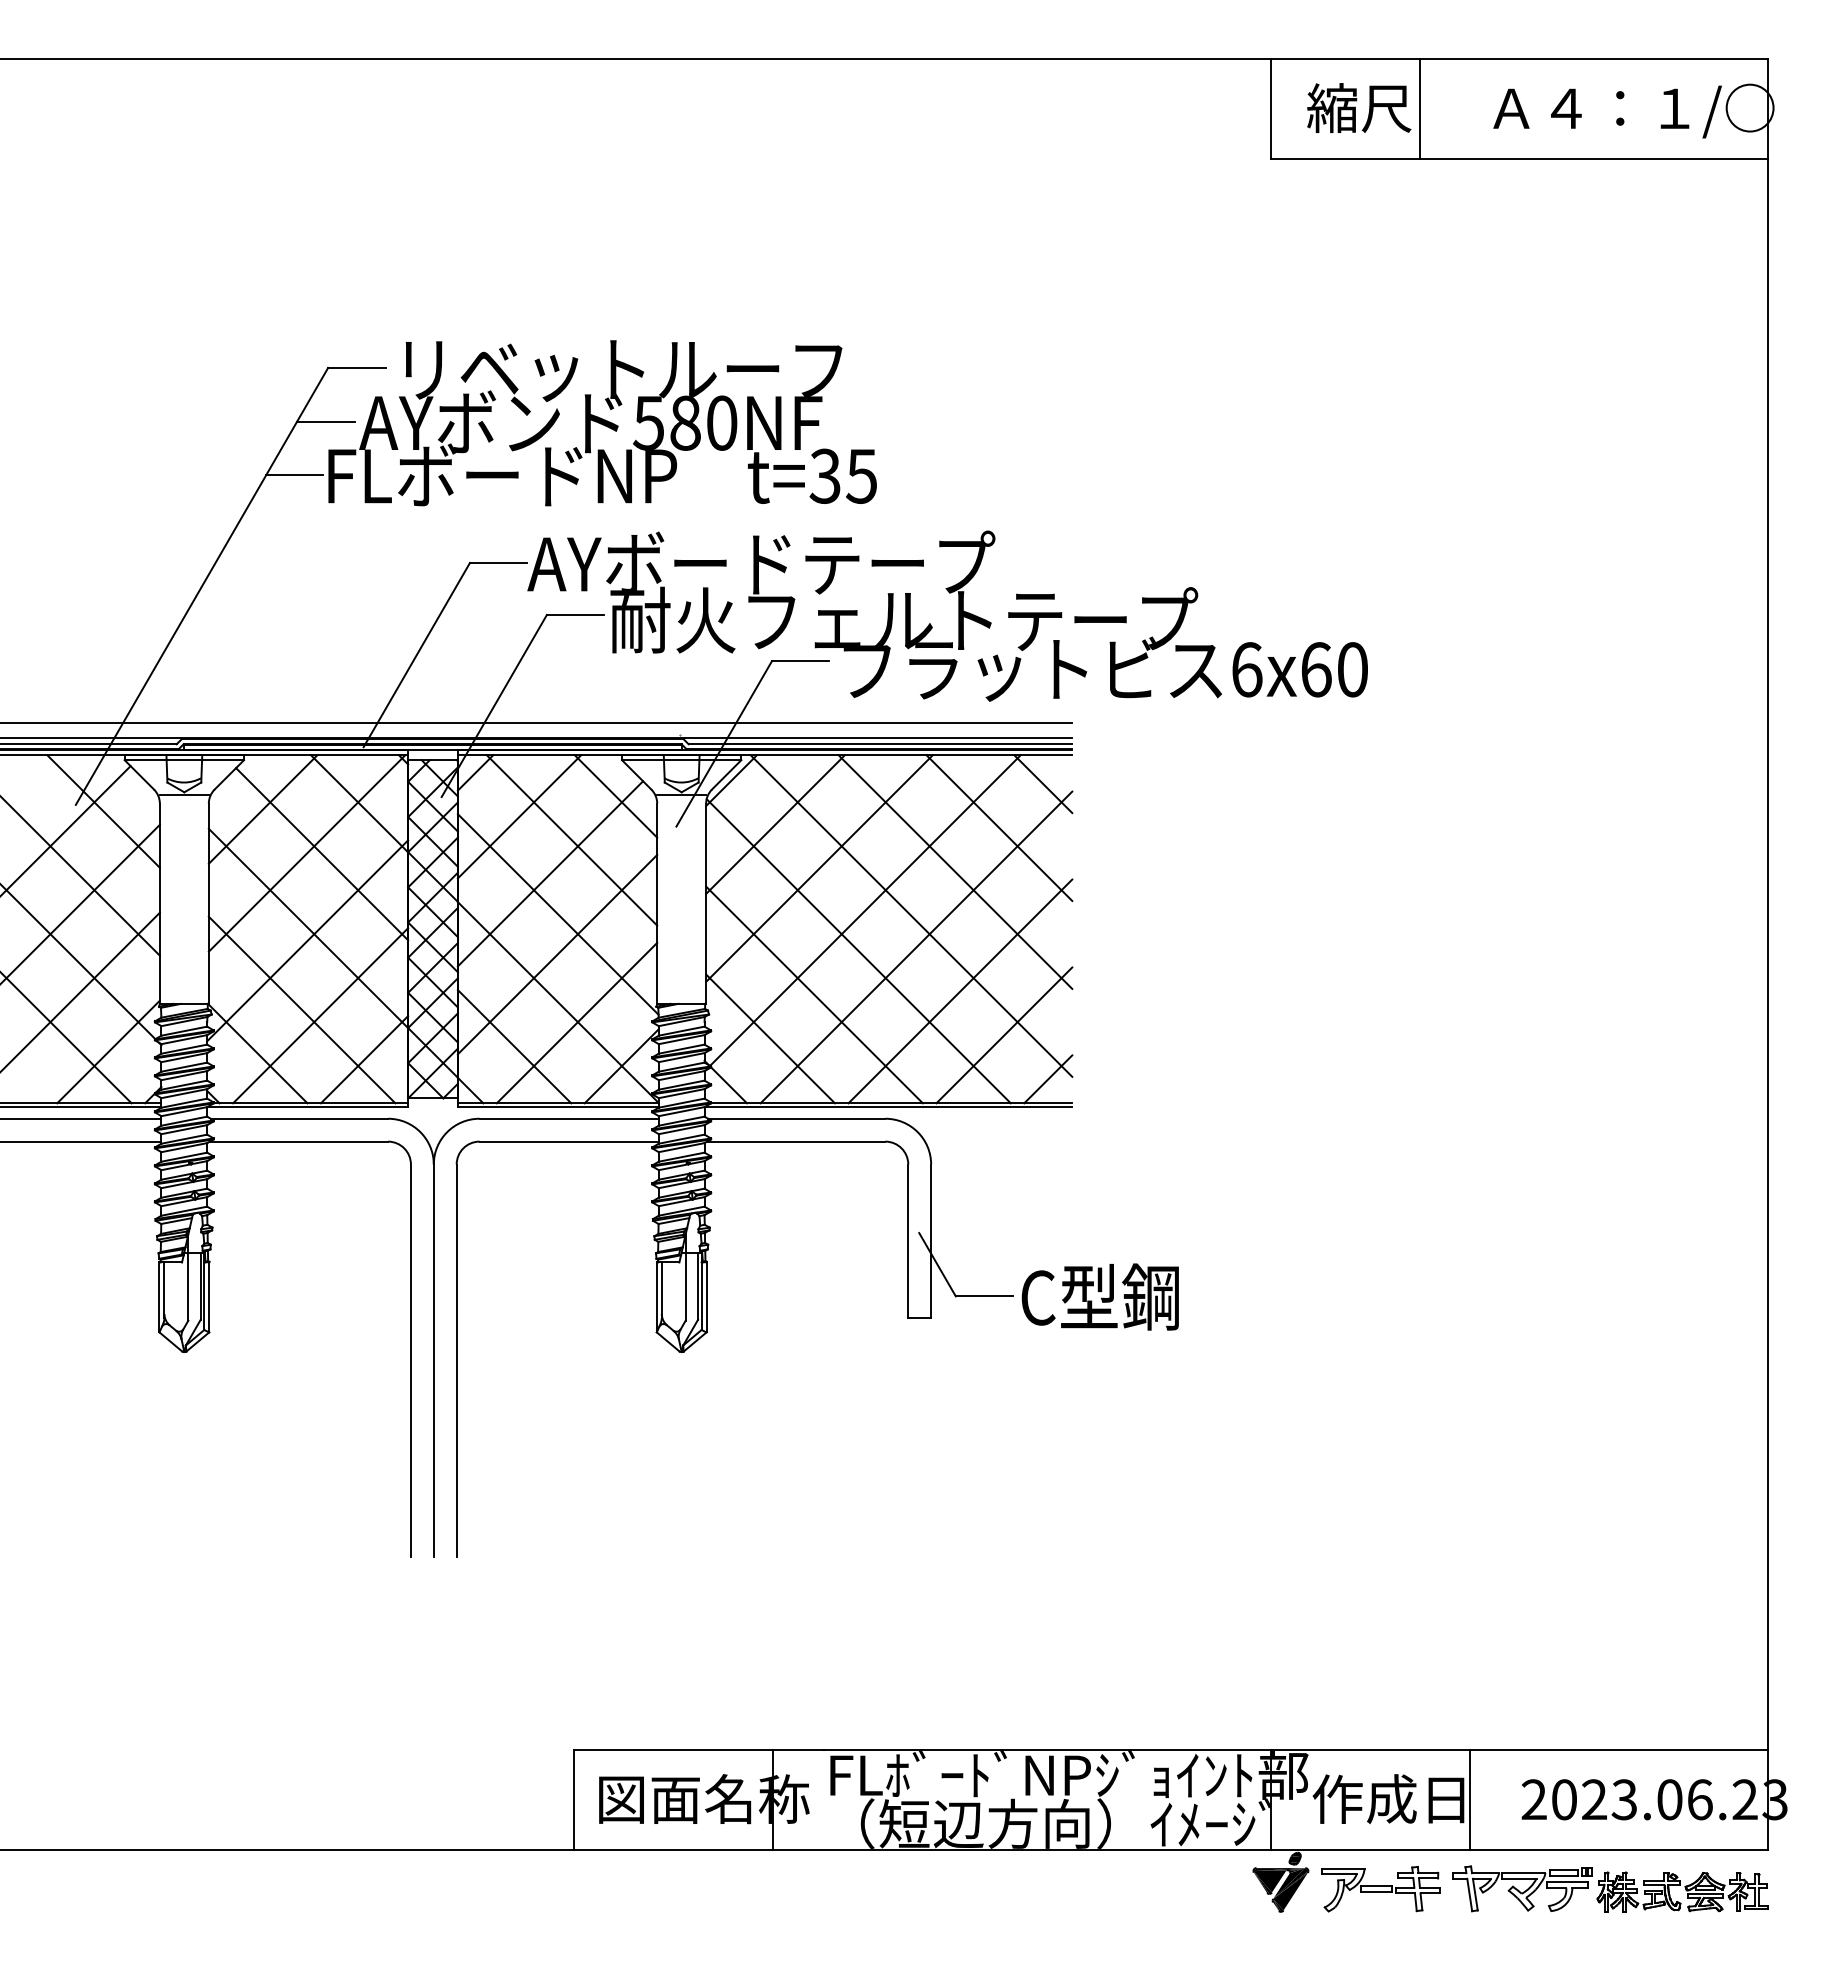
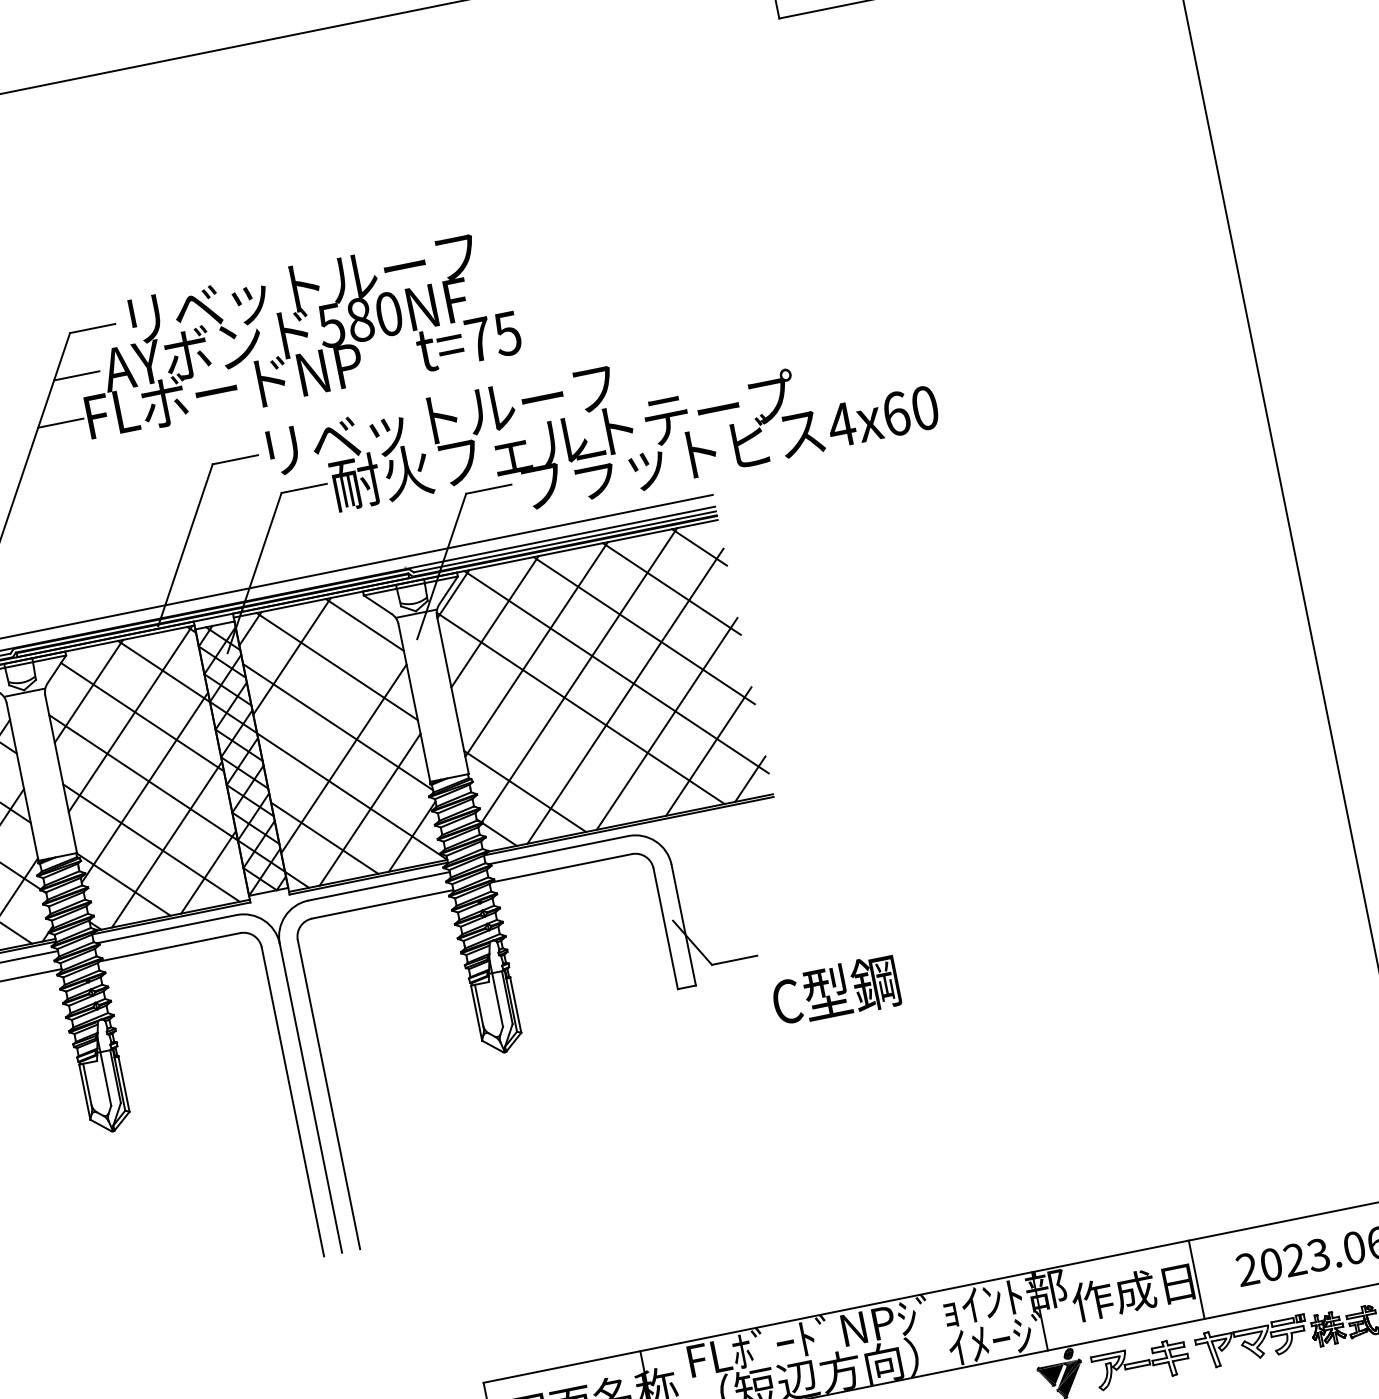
text: (824, 475) -> (478, 339), t=35 -> t=75
text: (761, 563) -> (442, 418), AYボードテープ -> リベットルーフ
text: (1246, 669) -> (841, 424), 6x60 -> 4x60
line: (550, 873) -> (325, 696), removed
line: (814, 994) -> (552, 749), removed
text: (1099, 1296) -> (835, 990), moved

